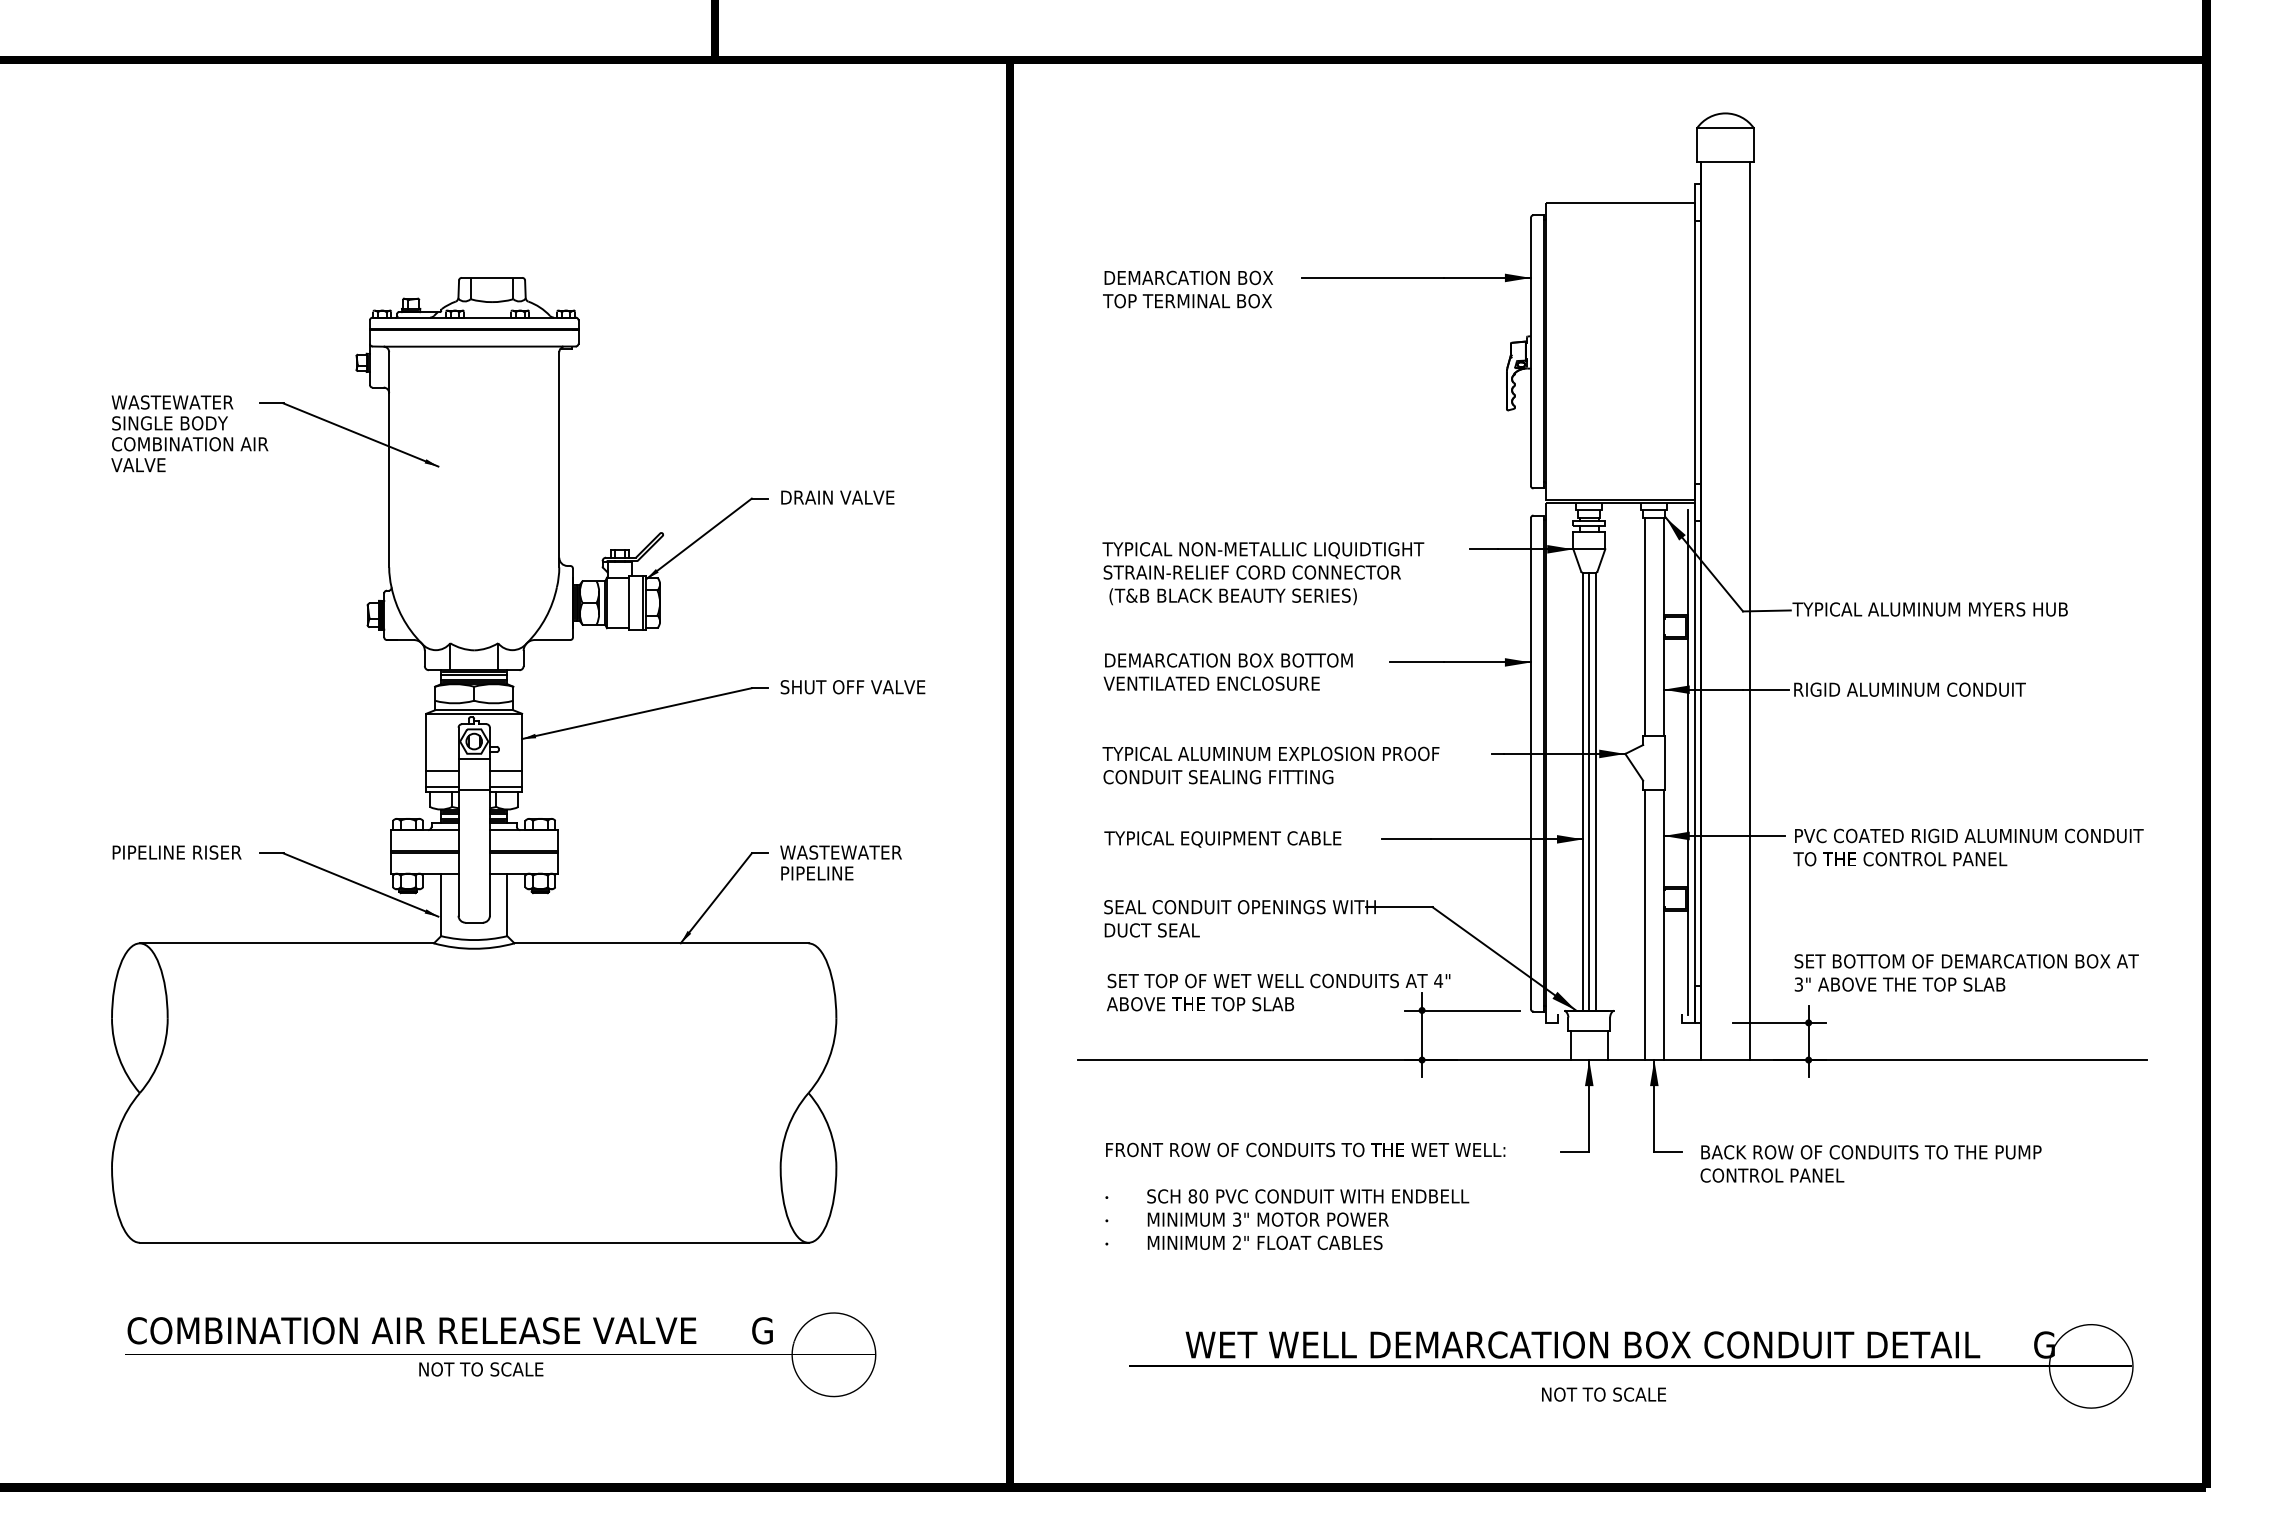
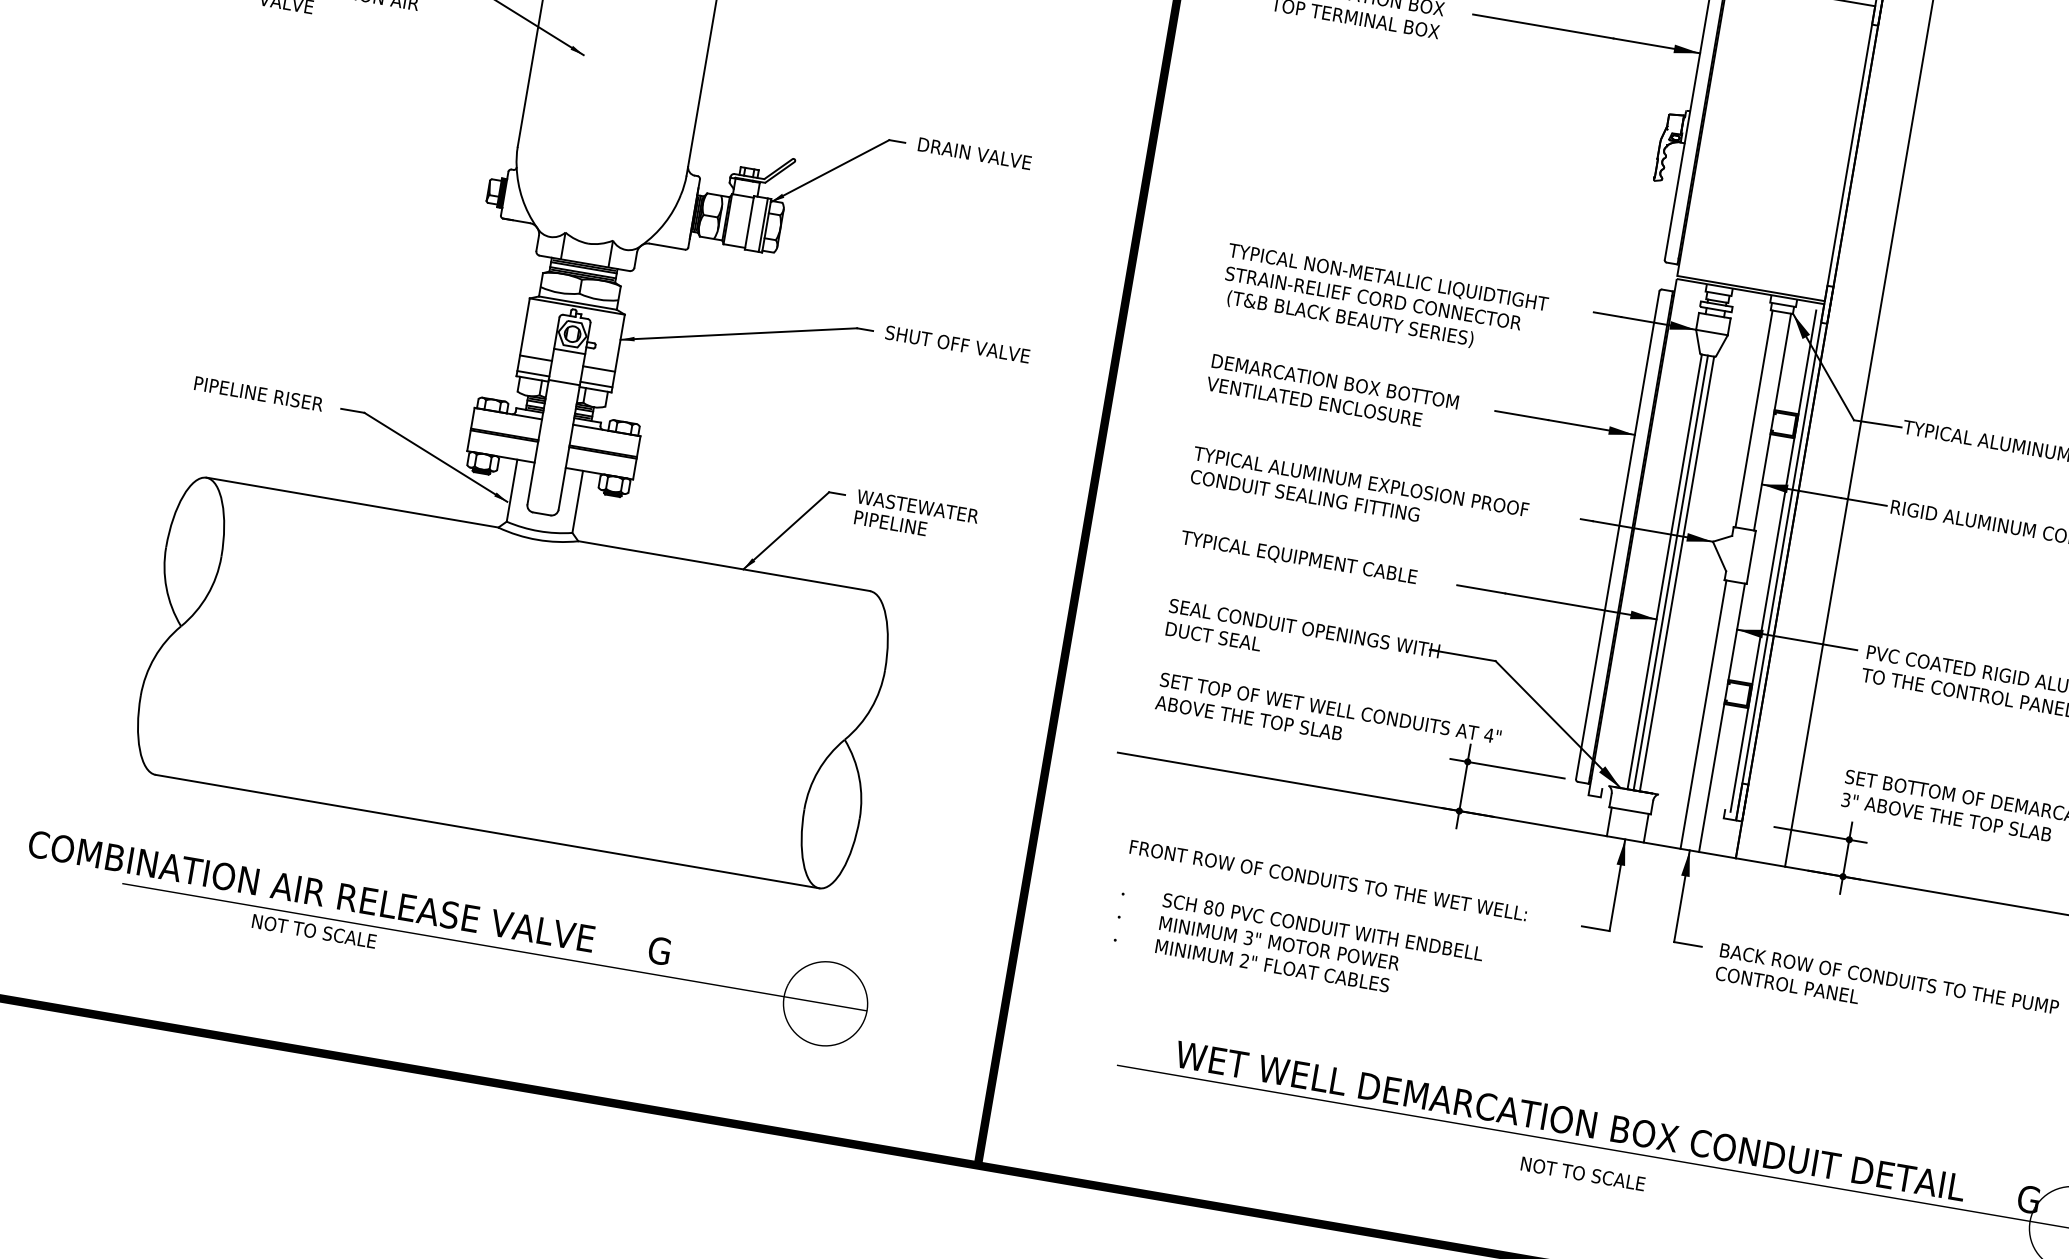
text: (449, 1330) -> (348, 897), moved
text: (481, 1369) -> (314, 931), moved

